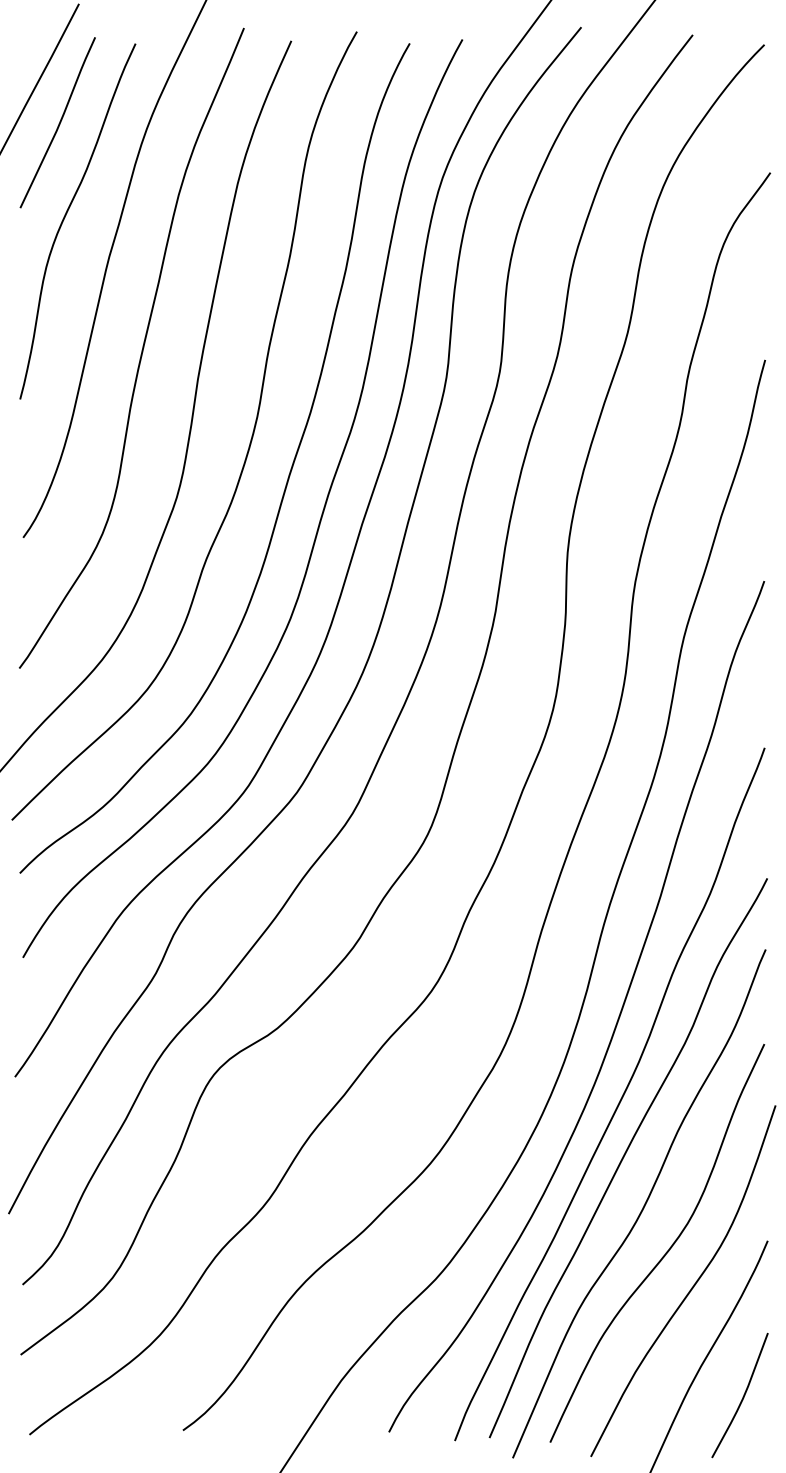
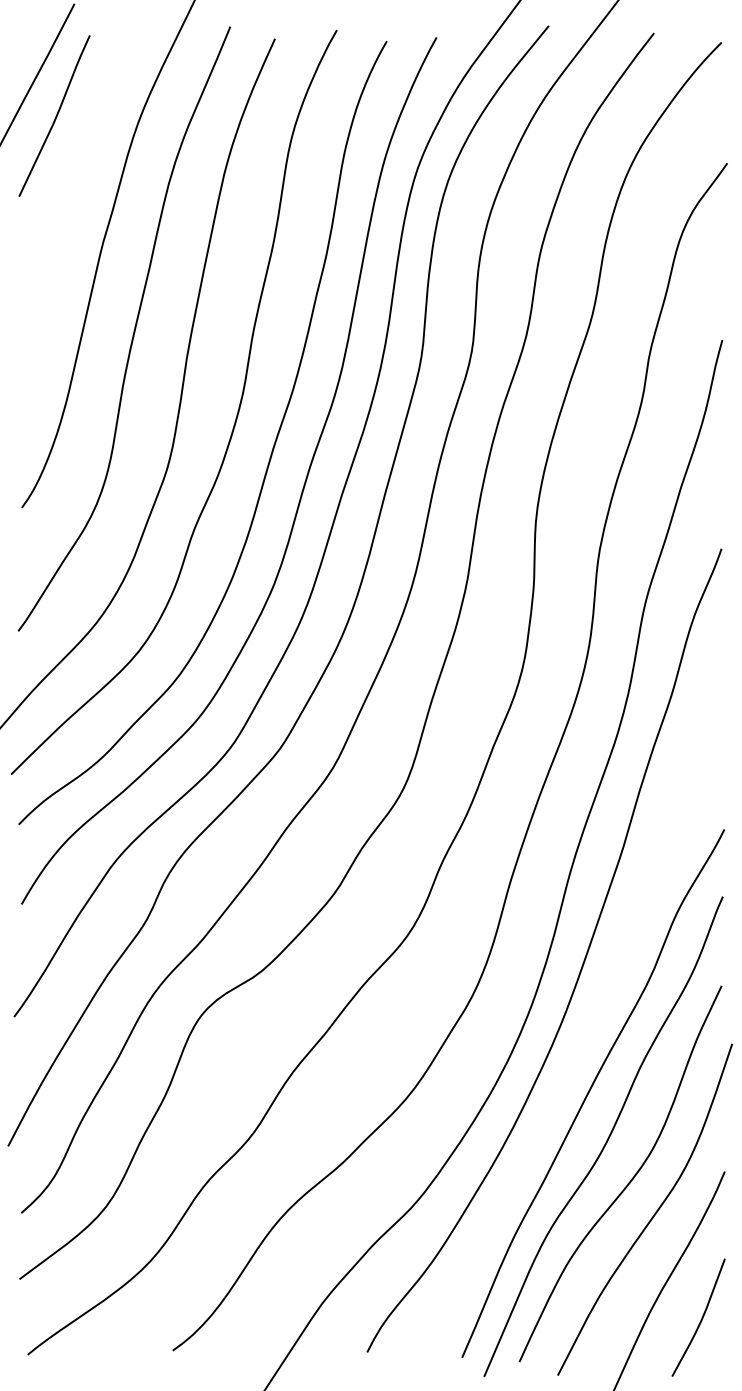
curve: (66, 215) -> (62, 203), removed
curve: (619, 1100) -> (584, 1039), removed

